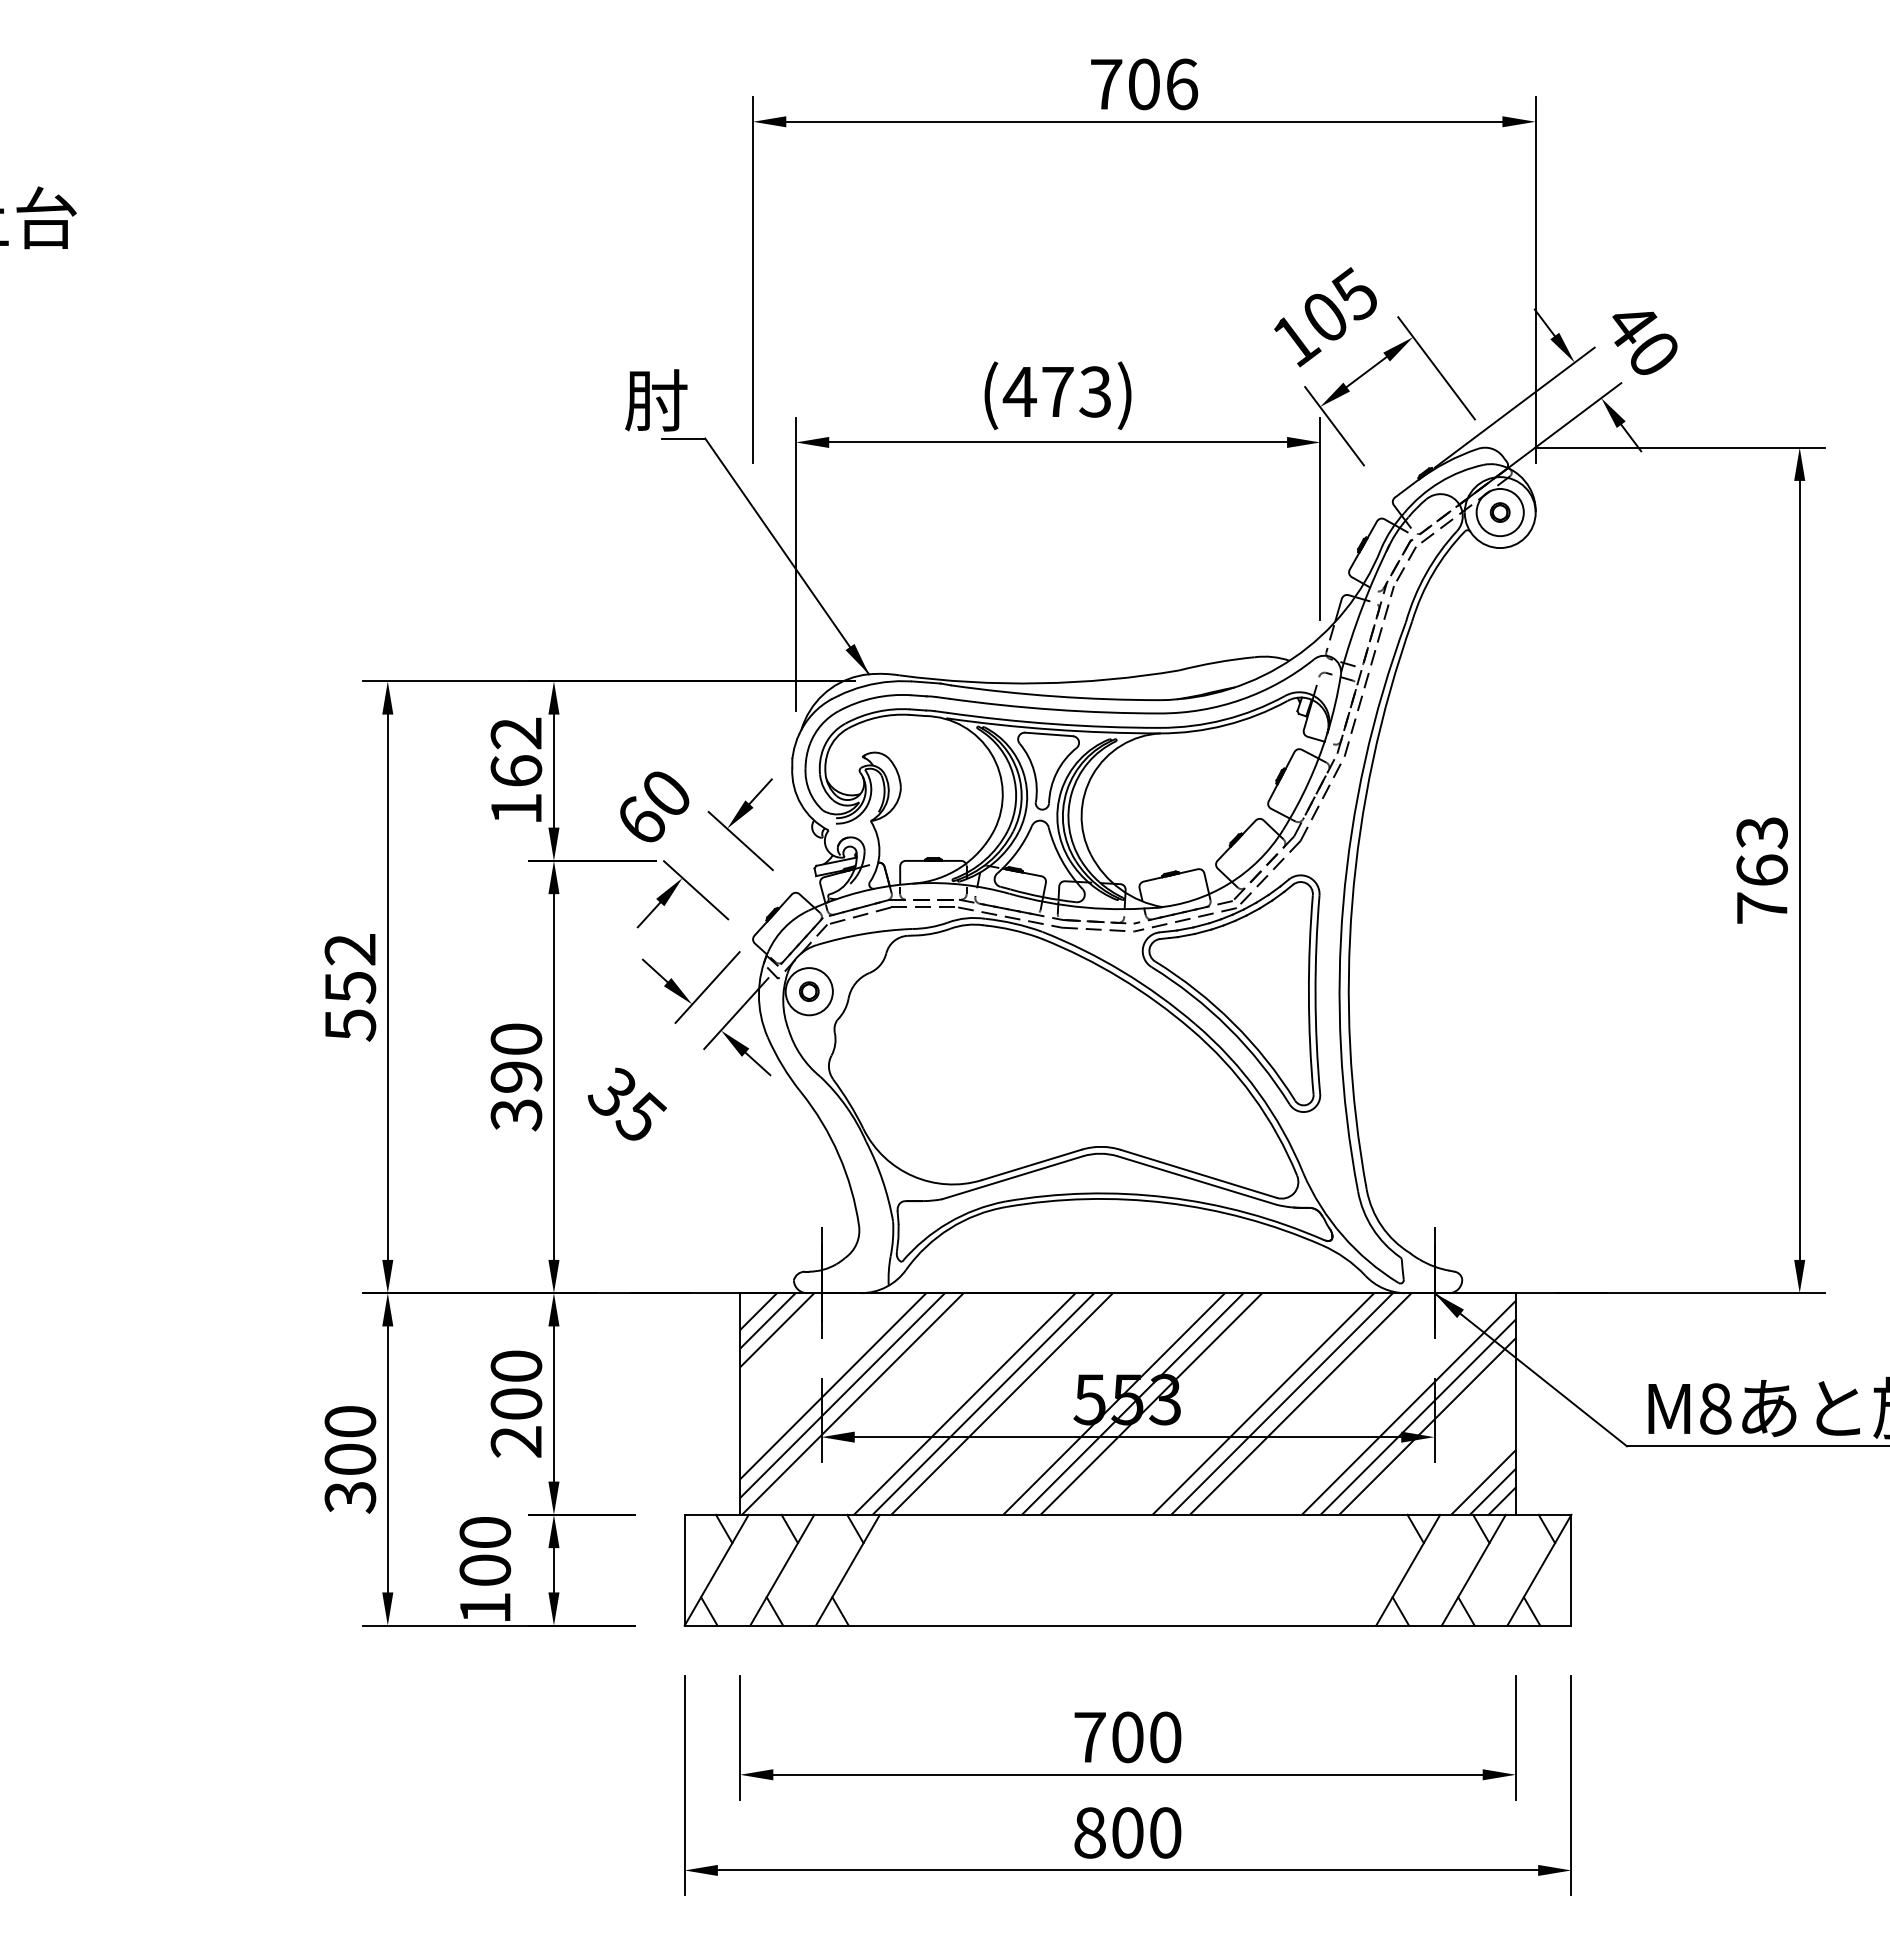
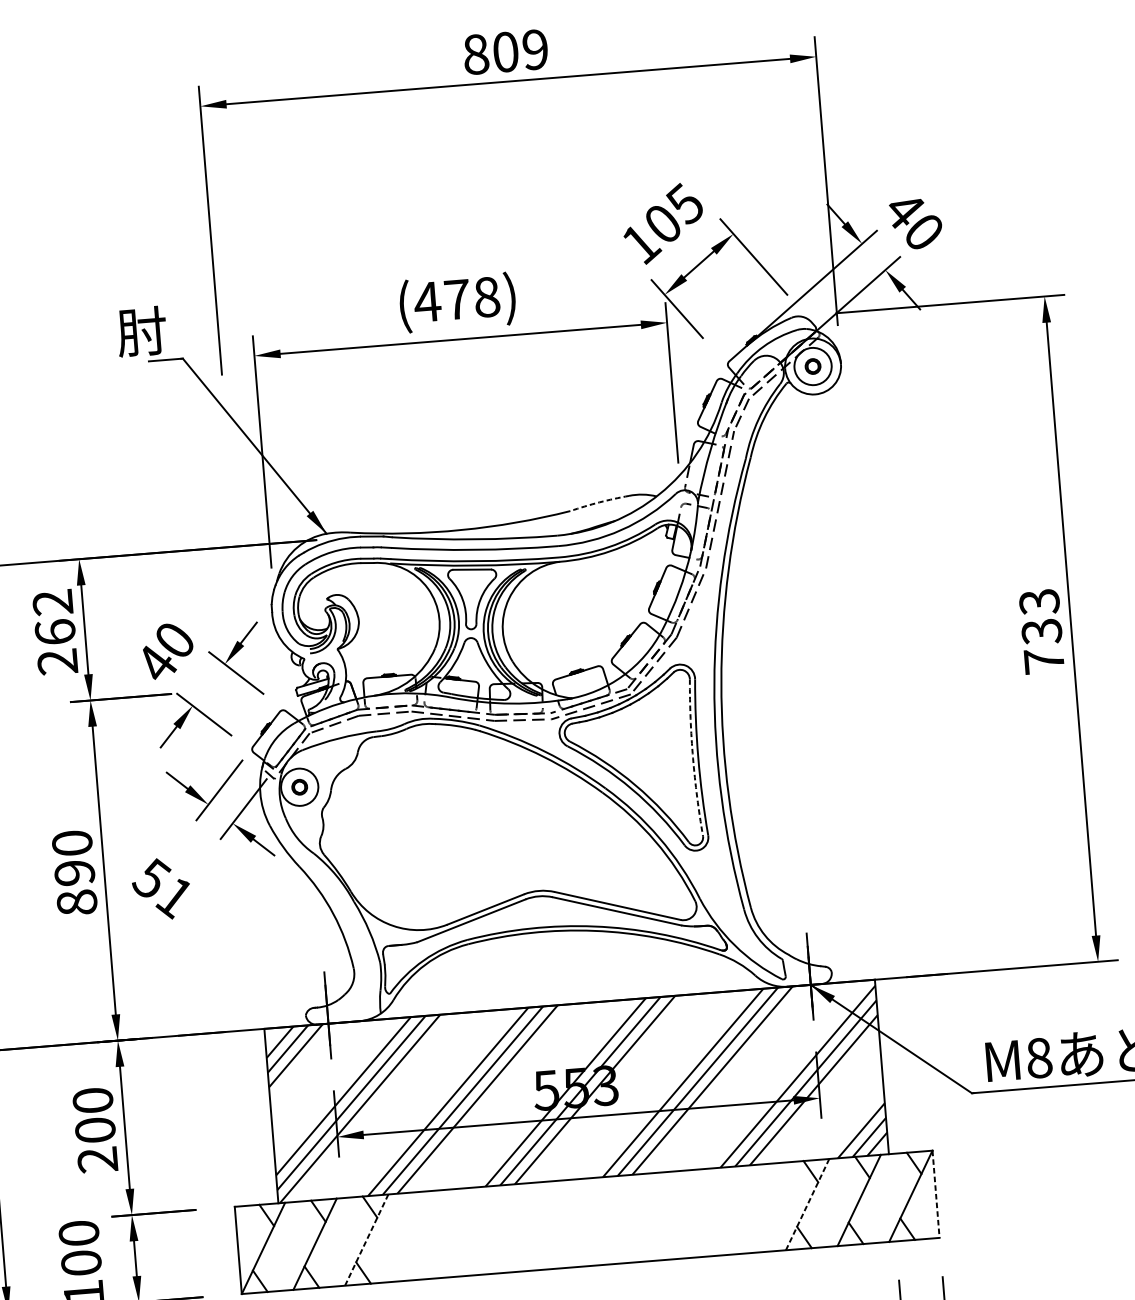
text: (1144, 84) -> (506, 52), 706 -> 809
text: (1095, 391) -> (486, 296), (473) -> (478)
arc: (1216, 662) -> (599, 502), solid -> dashed
text: (515, 808) -> (56, 661), 162 -> 262
text: (643, 819) -> (158, 662), 60 -> 40
text: (1761, 870) -> (1041, 631), 763 -> 733
arc: (1308, 994) -> (692, 757), solid -> dashed
text: (627, 1105) -> (163, 888), 35 -> 51
text: (516, 1115) -> (77, 903), 390 -> 890
line: (847, 1570) -> (366, 1240), solid -> dashed
line: (1408, 1570) -> (807, 1204), solid -> dashed
line: (1571, 1570) -> (936, 1194), solid -> dashed

